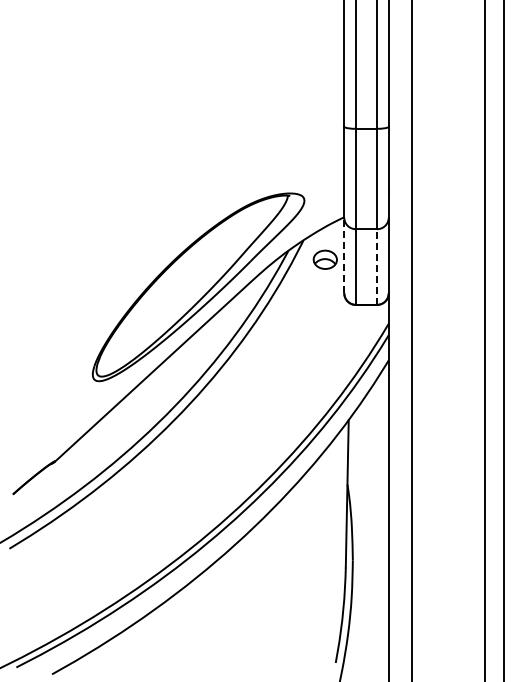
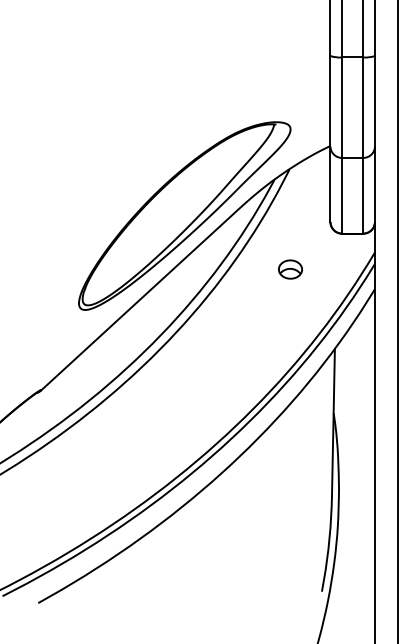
line: (344, 255) -> (330, 184), dashed -> solid
part: (324, 259) -> (289, 269), moved
line: (377, 267) -> (363, 196), dashed -> solid

